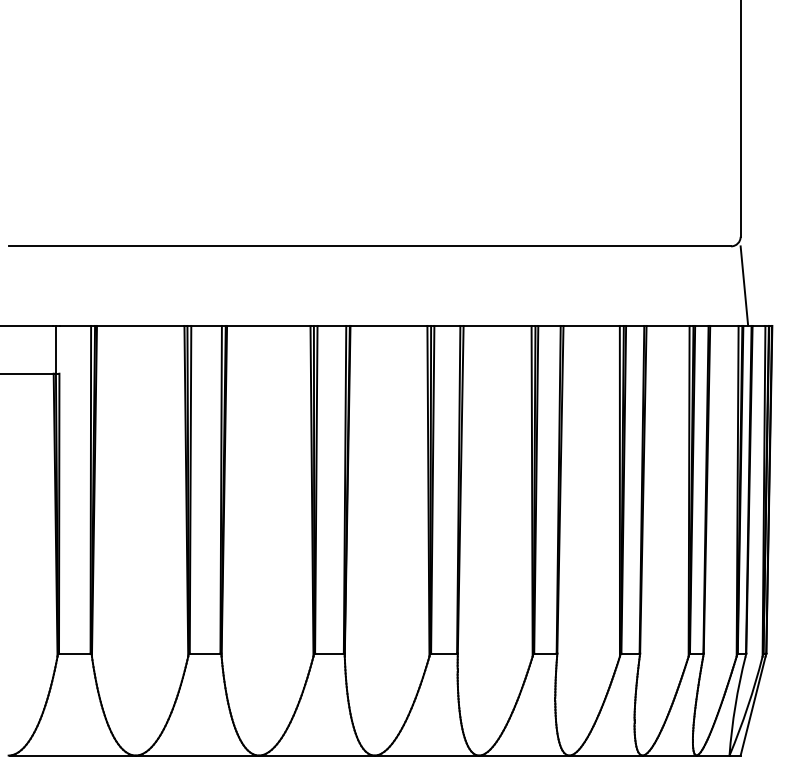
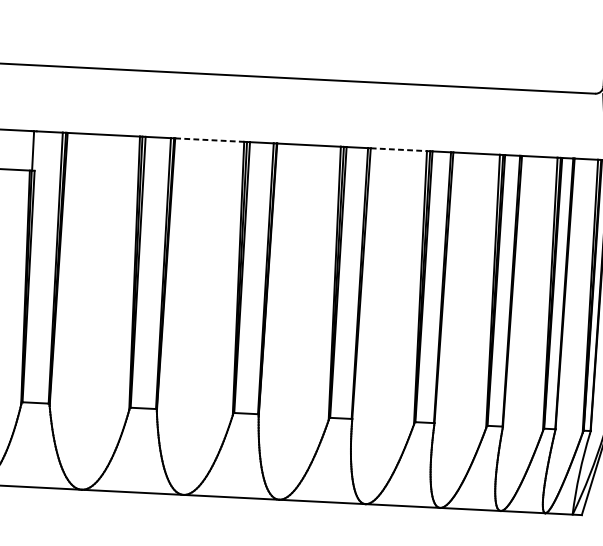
line: (268, 325) -> (209, 139), solid -> dashed
line: (497, 325) -> (398, 149), solid -> dashed

